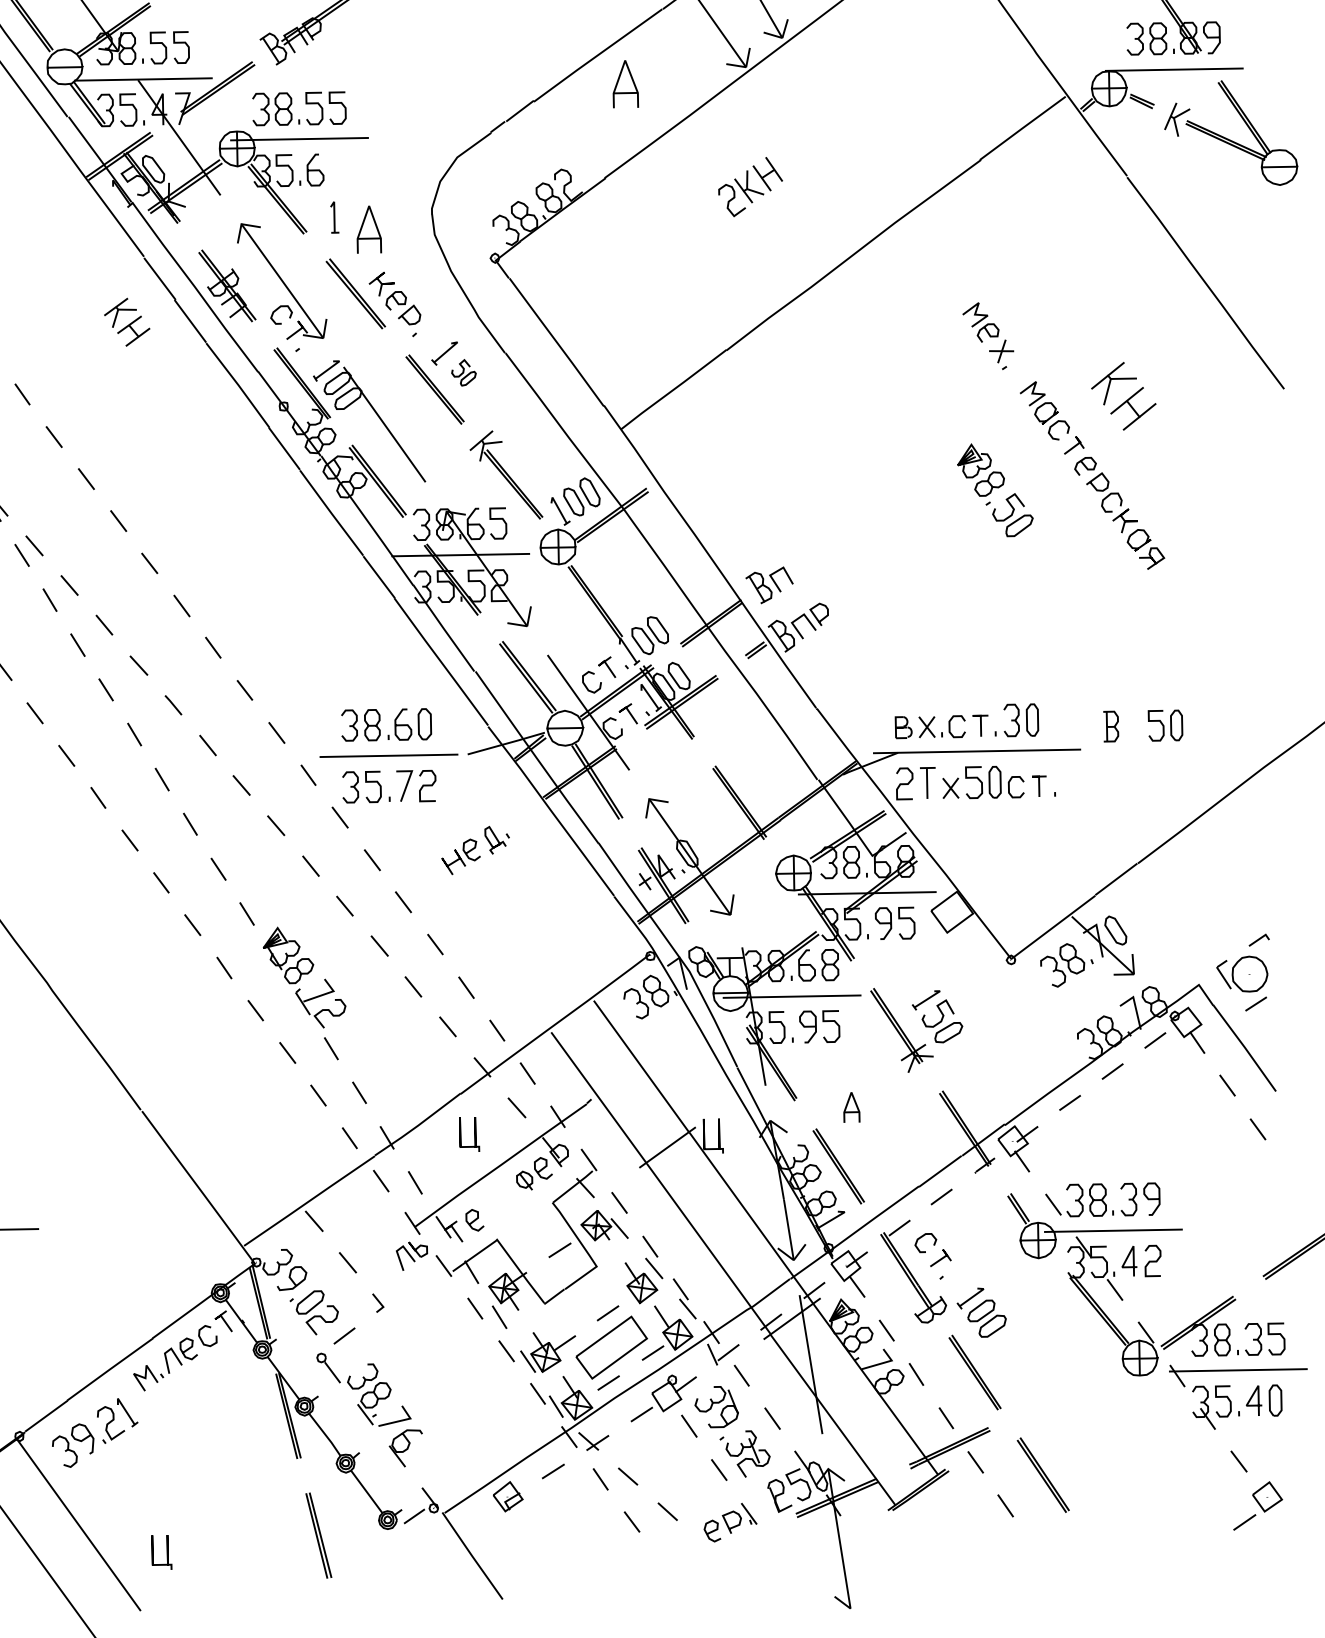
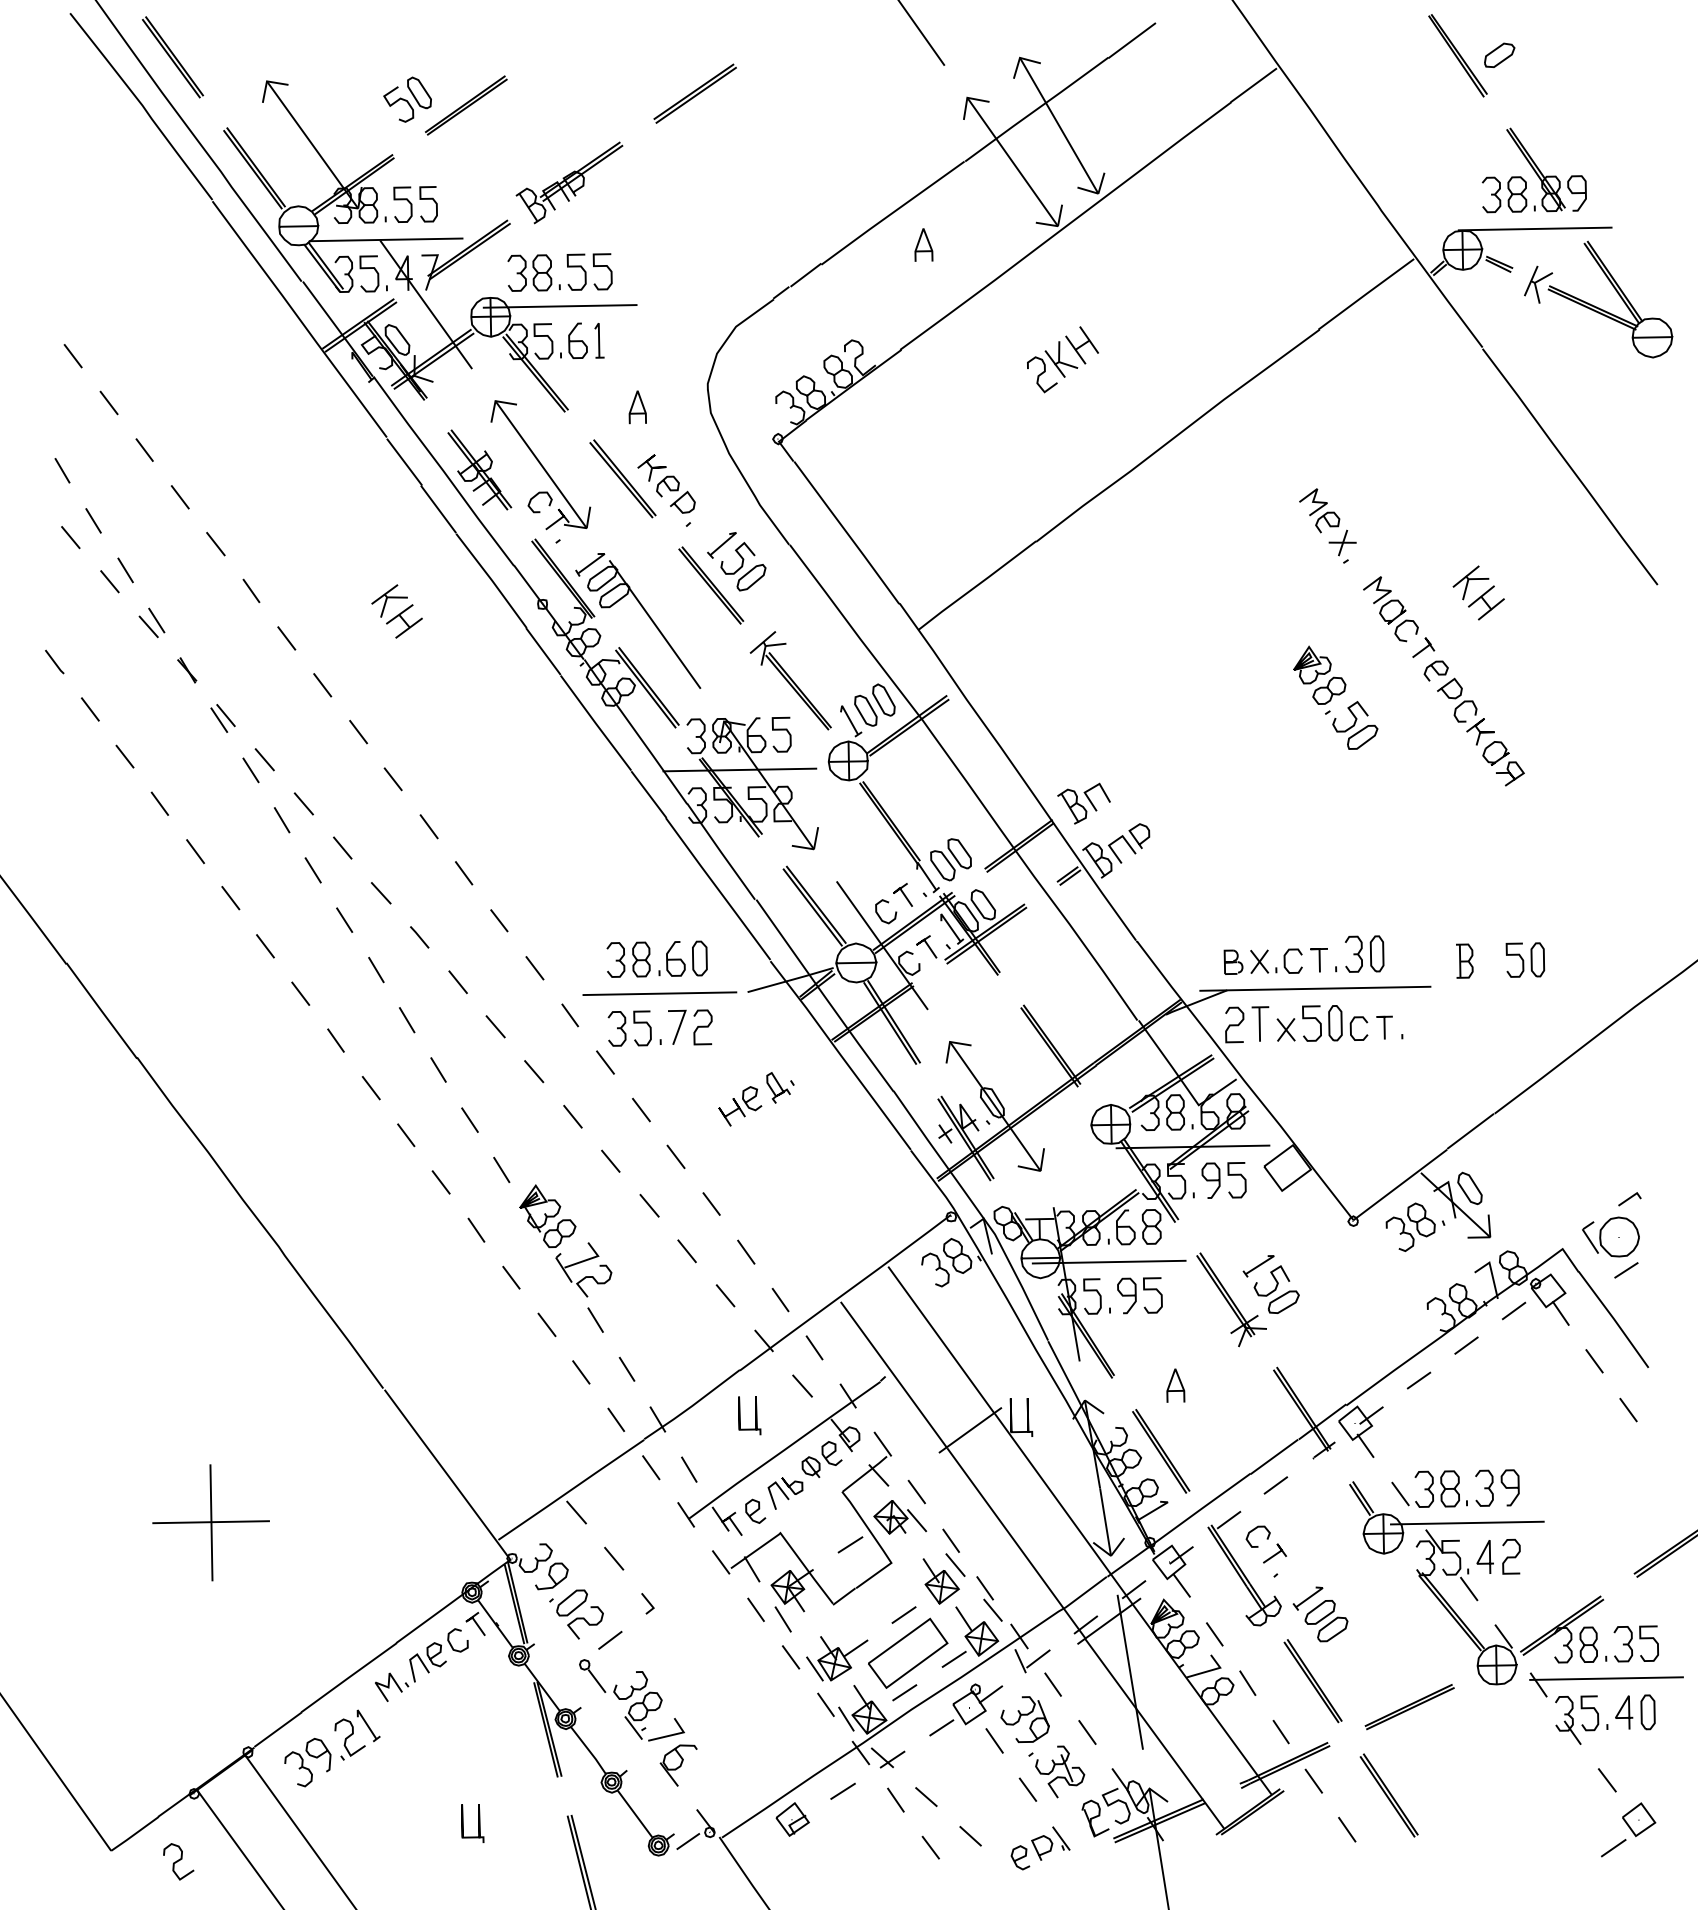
part: (625, 83) -> (923, 244), size x0.62
part: (334, 217) -> (599, 340), moved
part: (368, 229) -> (637, 407), size x0.62
part: (126, 322) -> (396, 611), moved
part: (464, 372) -> (743, 566), size x1.67
part: (1123, 395) -> (1478, 592), size x0.71
part: (411, 1256) -> (785, 1493), moved
part: (1061, 1396) -> (1409, 1707), added
curve: (167, 1552) -> (478, 1823), moved

